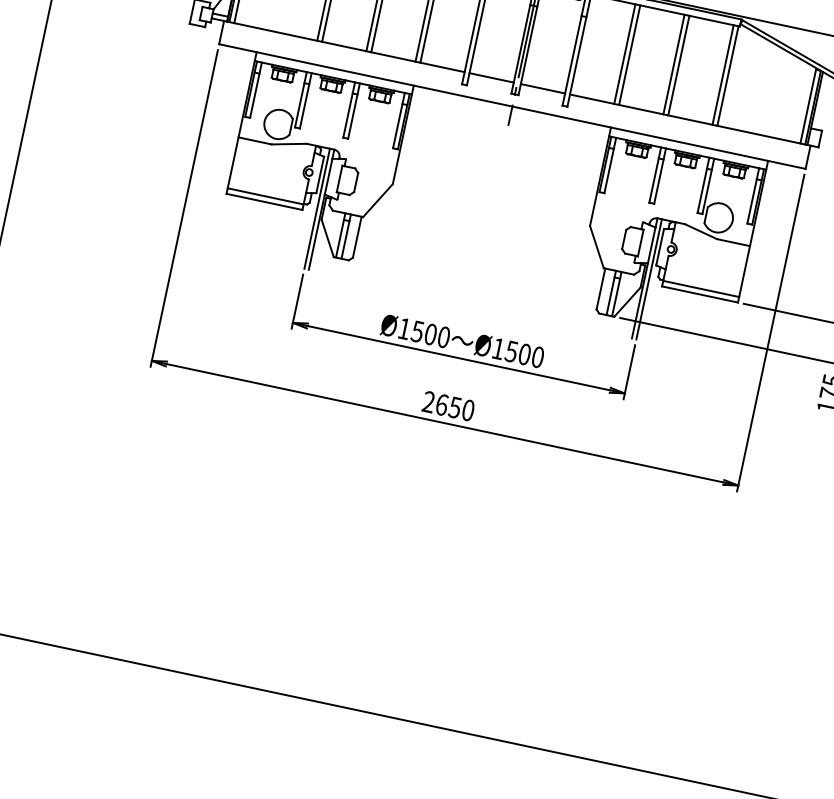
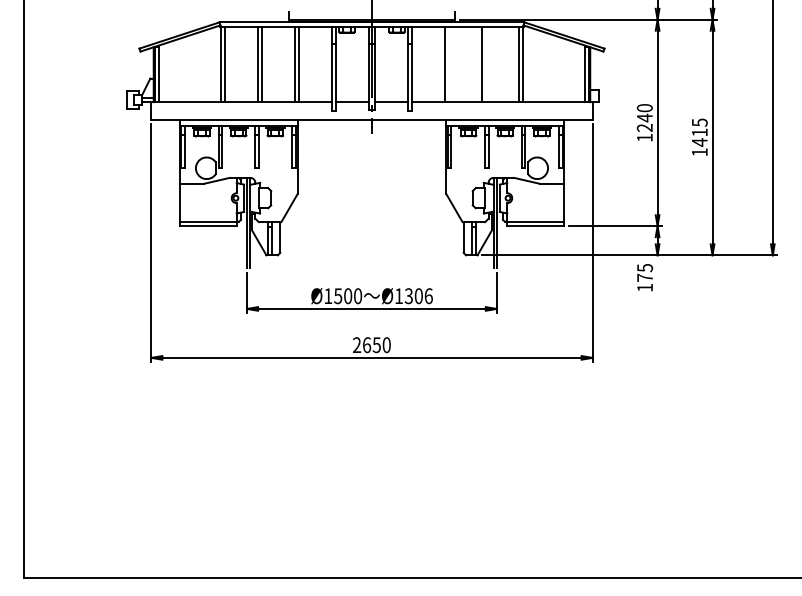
line: (629, 54) -> (448, 64), removed
line: (678, 65) -> (485, 64), removed
text: (524, 353) -> (418, 295), Ø1500 -> Ø1306

